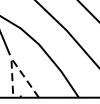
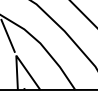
line: (12, 60) -> (17, 57), dashed -> solid

